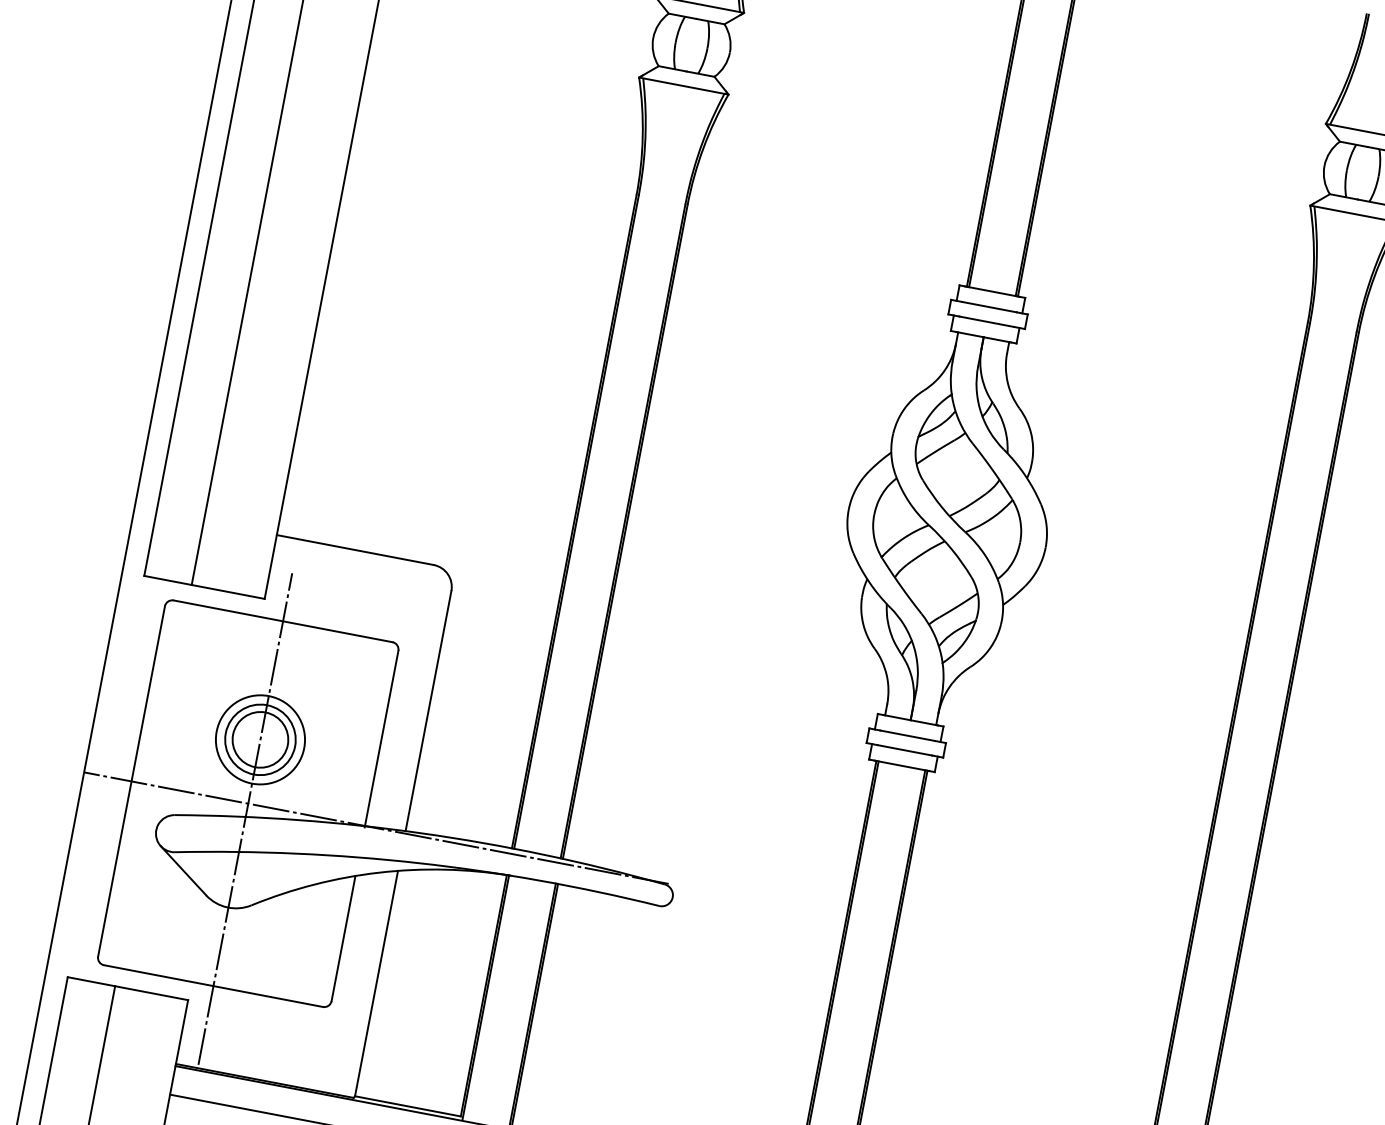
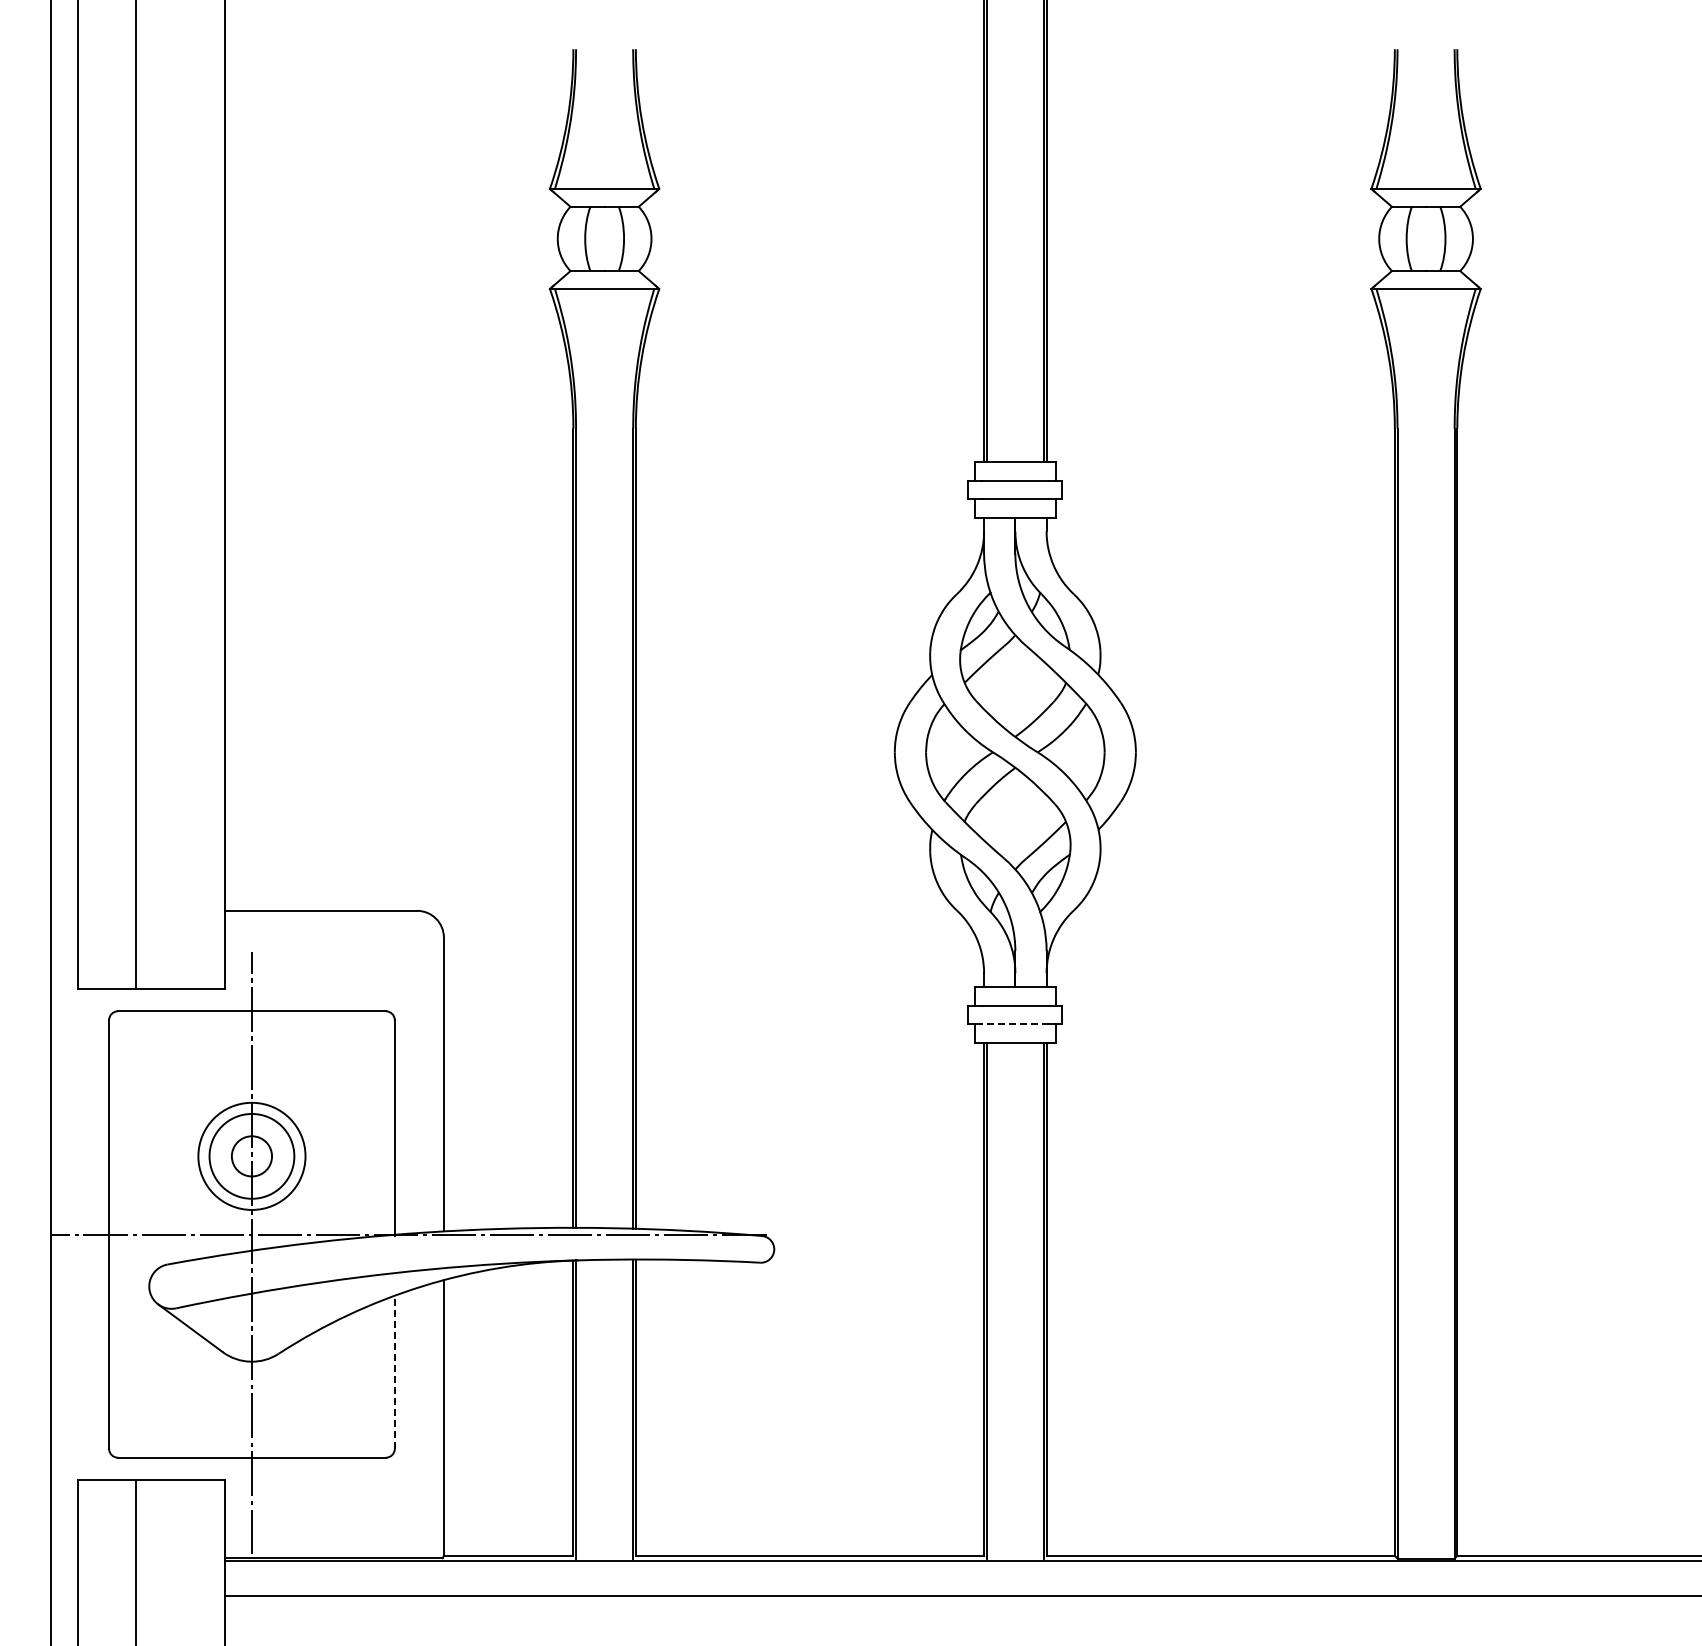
circle: (260, 739) -> (251, 1155), size x0.6
line: (904, 750) -> (1014, 1023), solid -> dashed
line: (343, 938) -> (394, 1372), solid -> dashed

